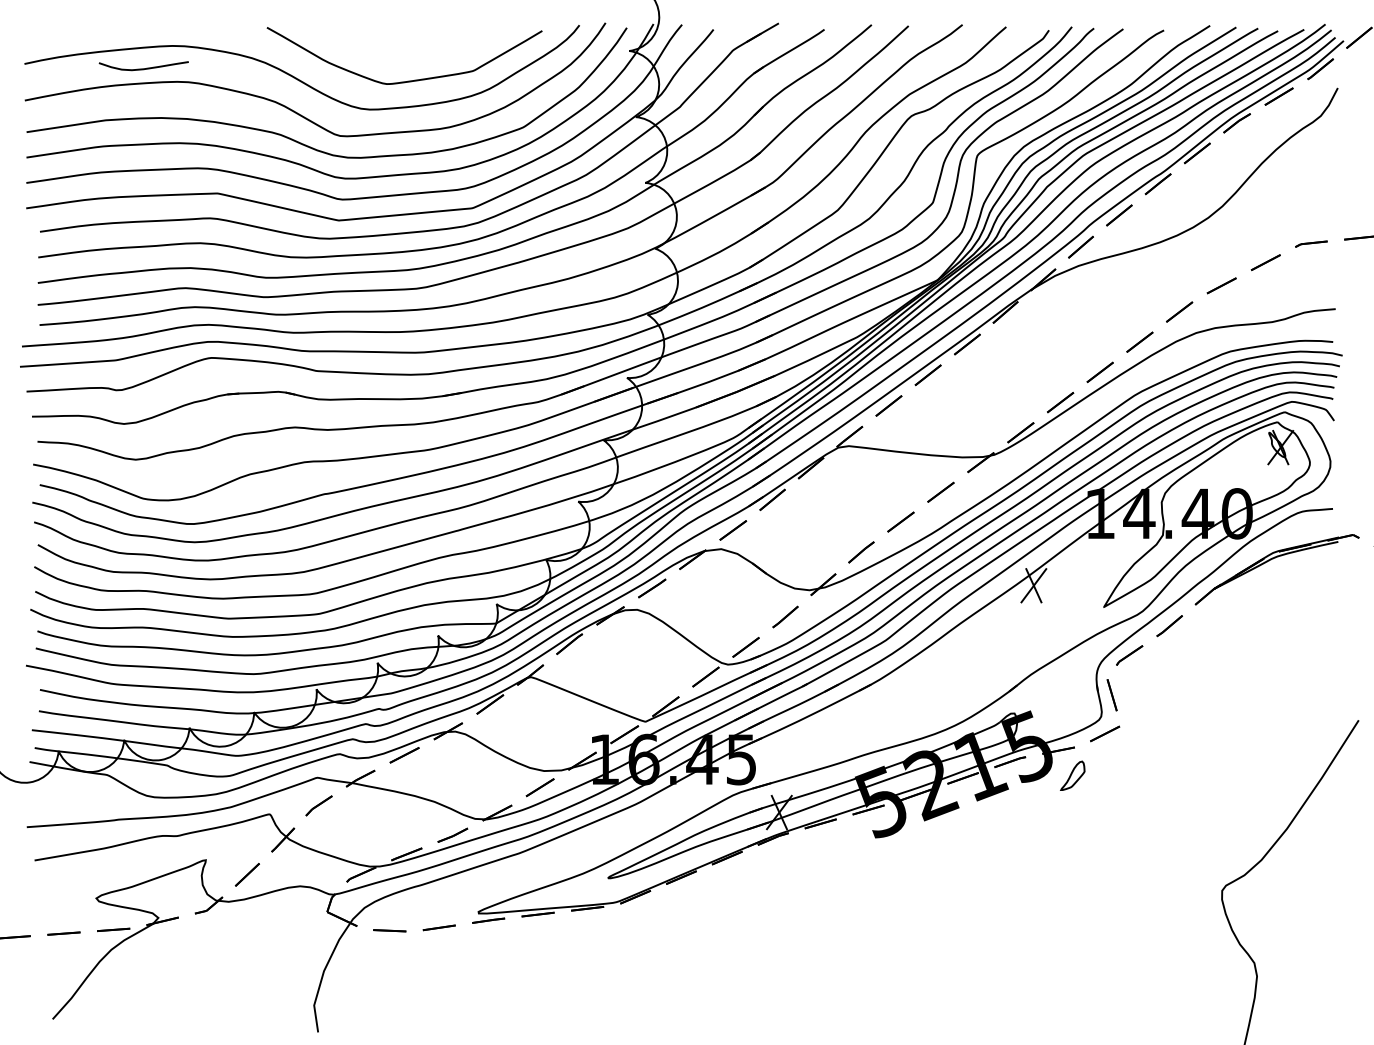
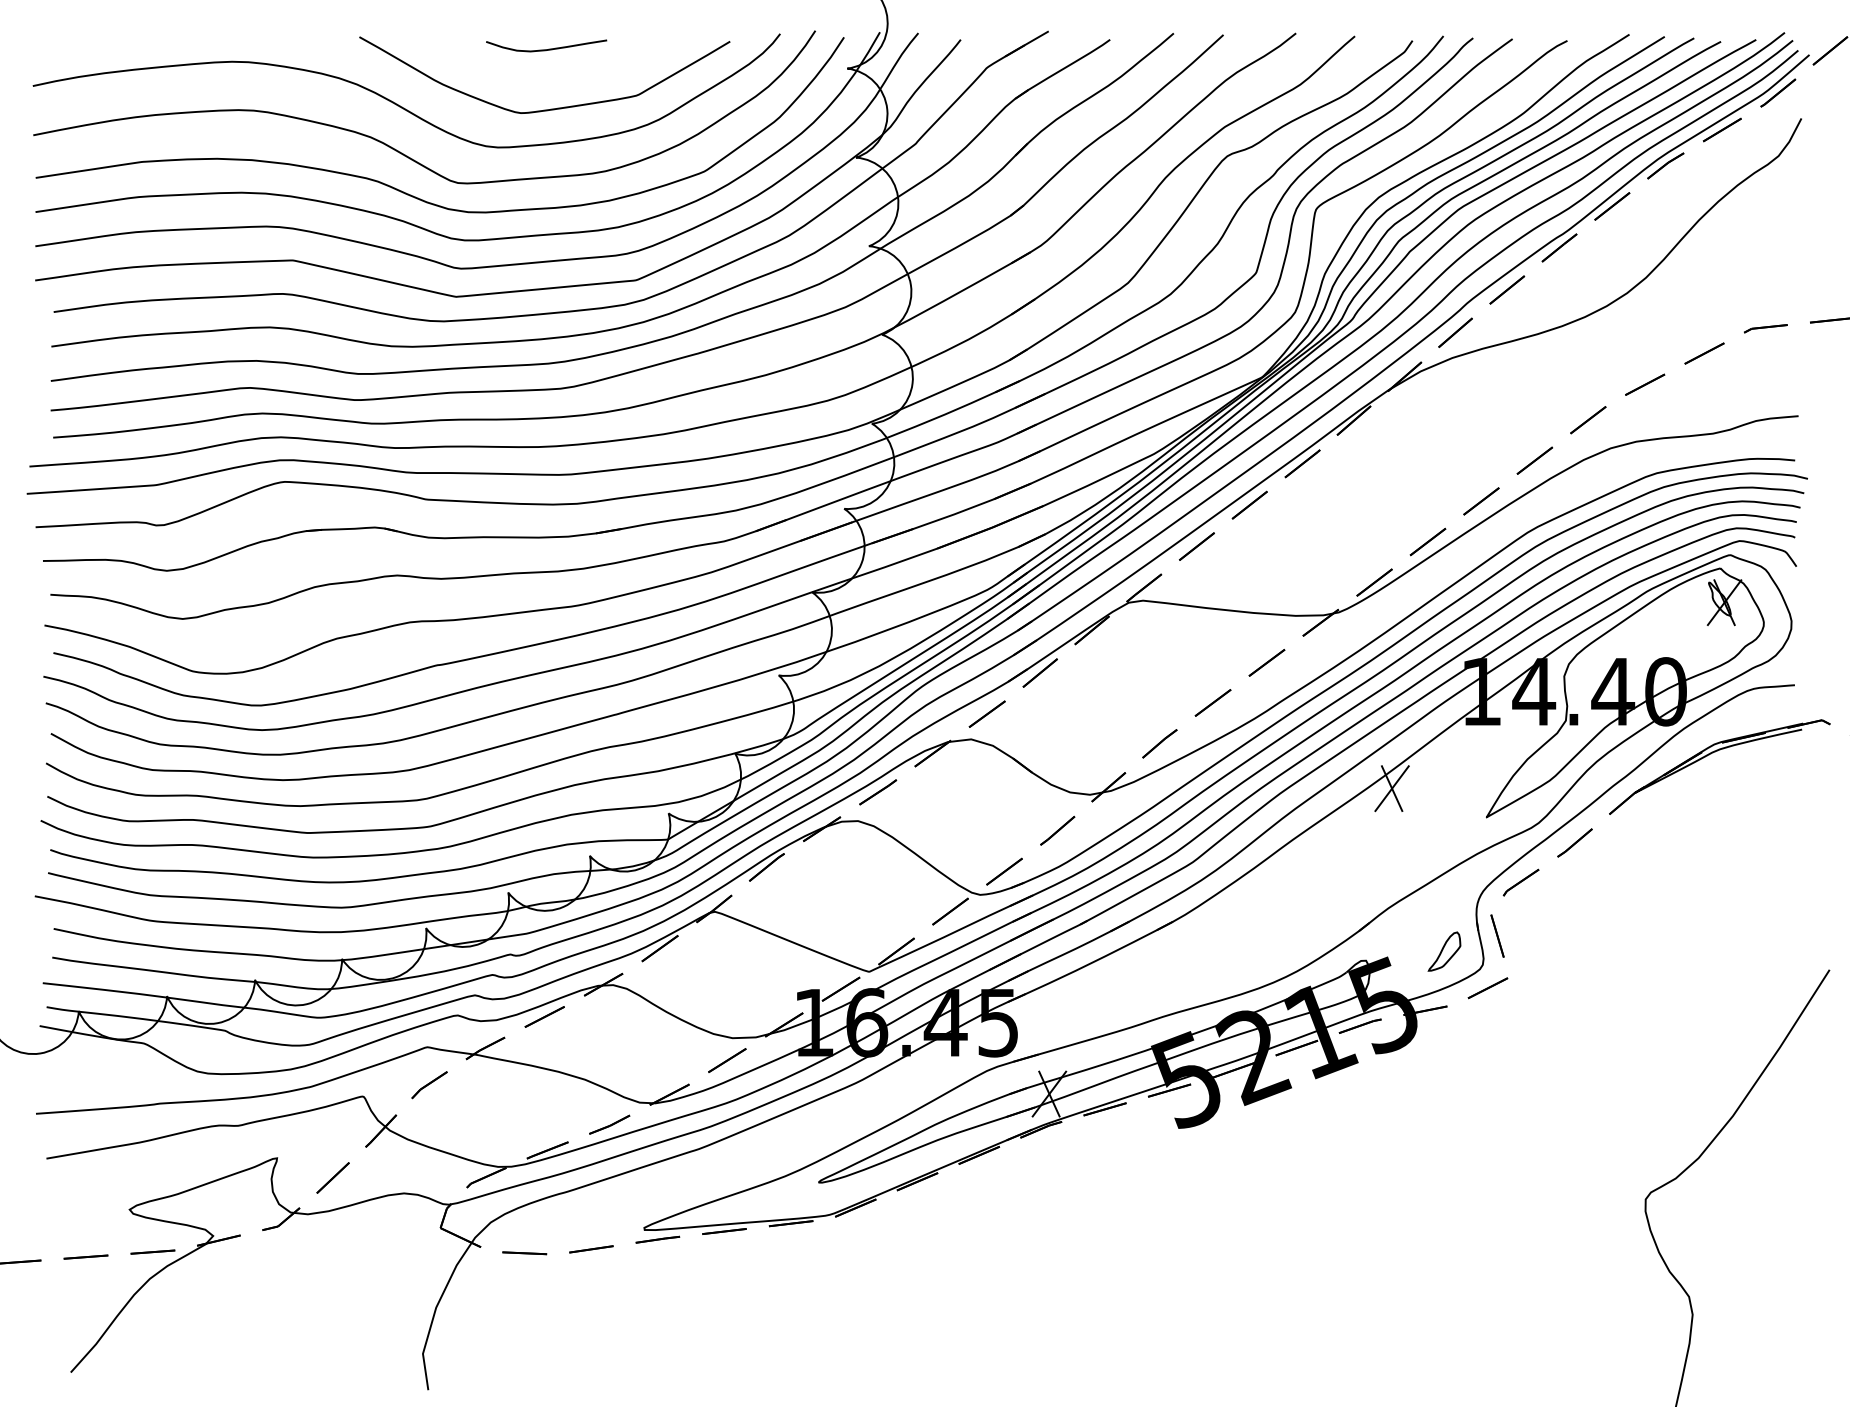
curve: (145, 68) -> (548, 48), moved
part: (1072, 775) -> (1444, 951), moved

